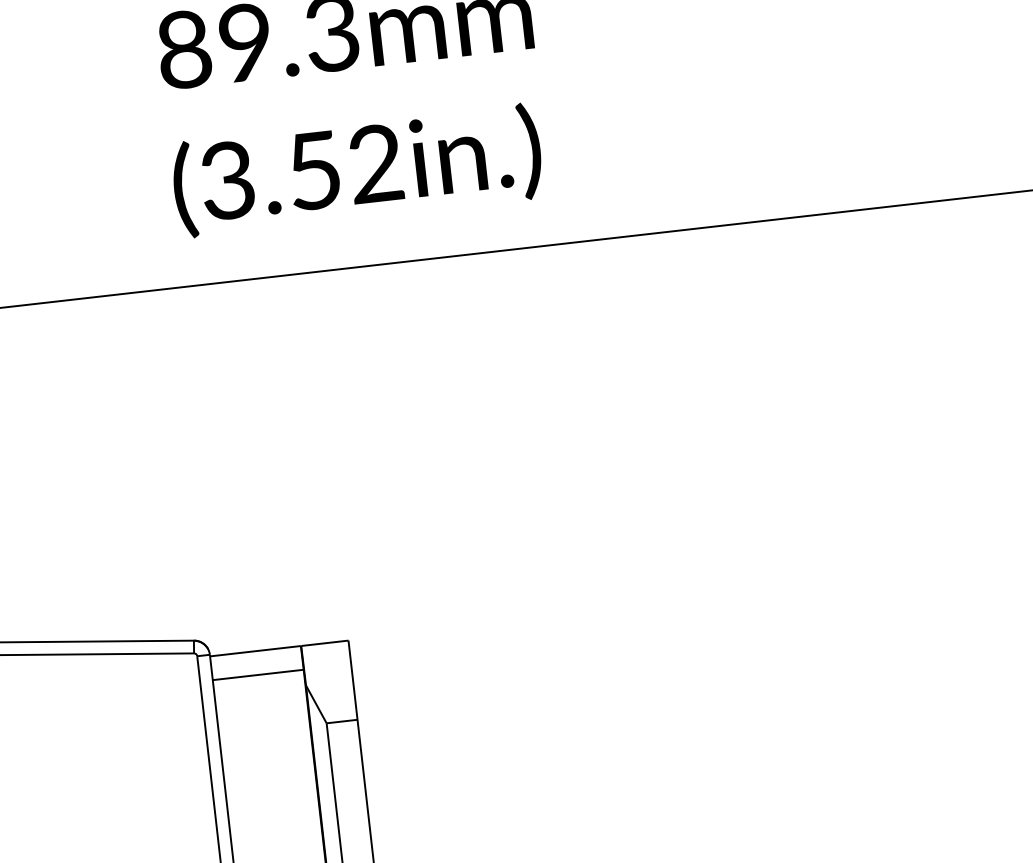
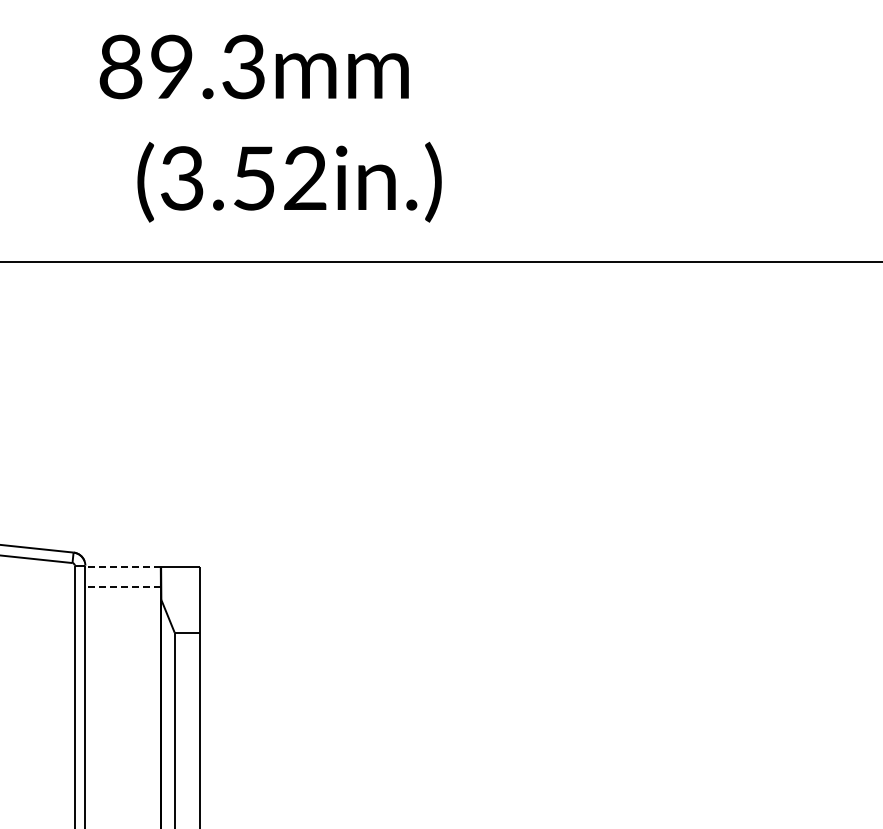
text: (357, 169) -> (289, 181), moved
line: (255, 650) -> (123, 566), solid -> dashed
line: (258, 674) -> (123, 586), solid -> dashed

